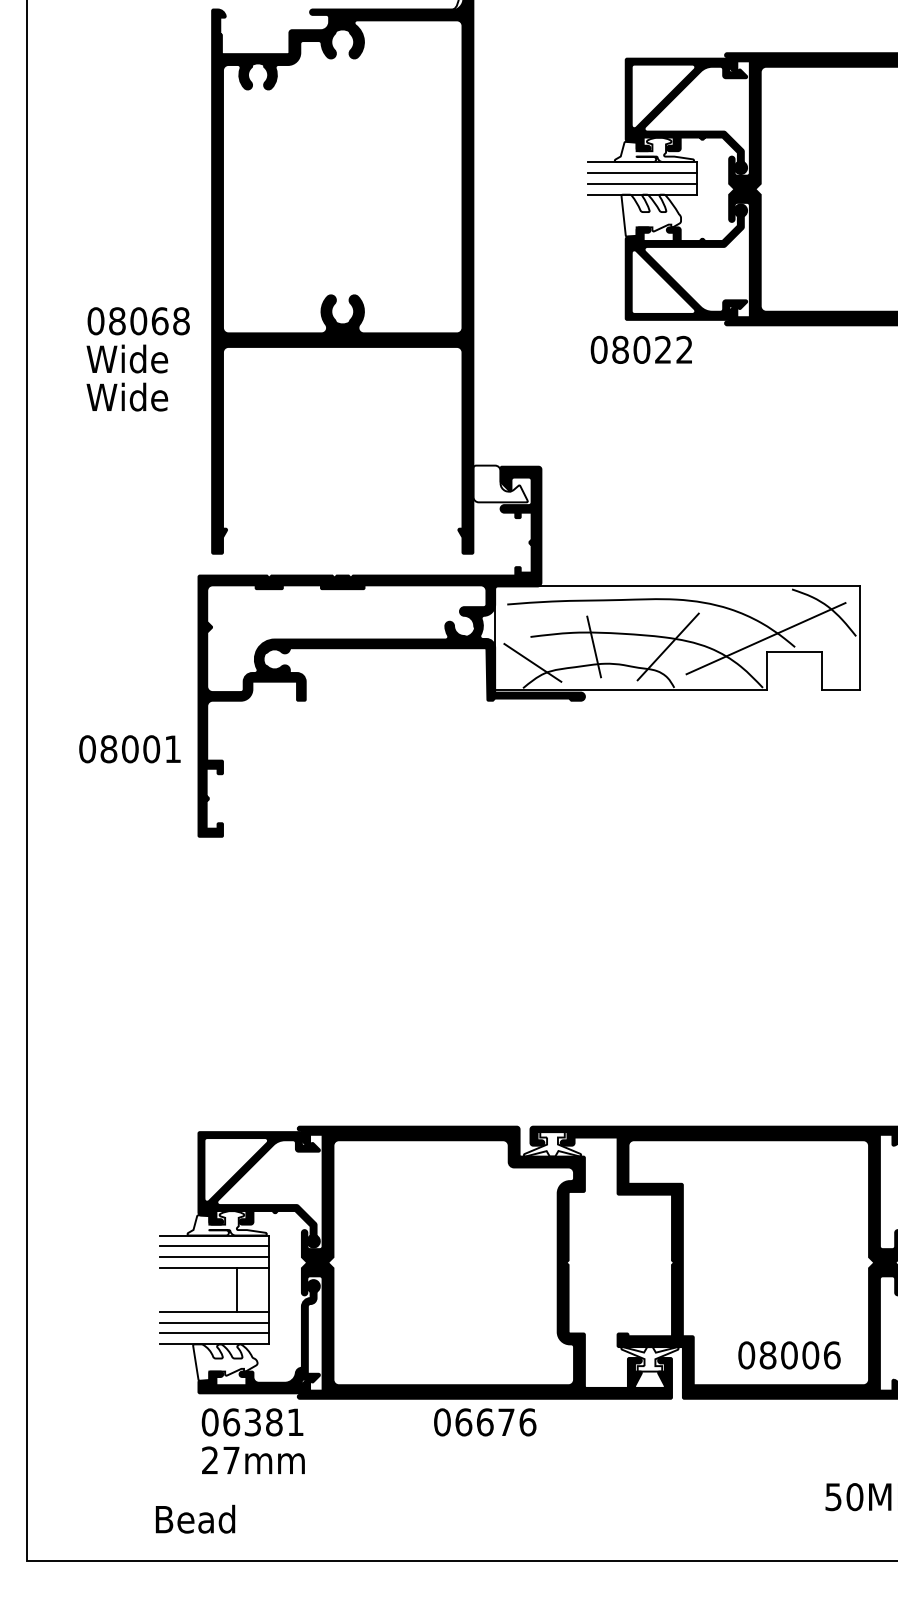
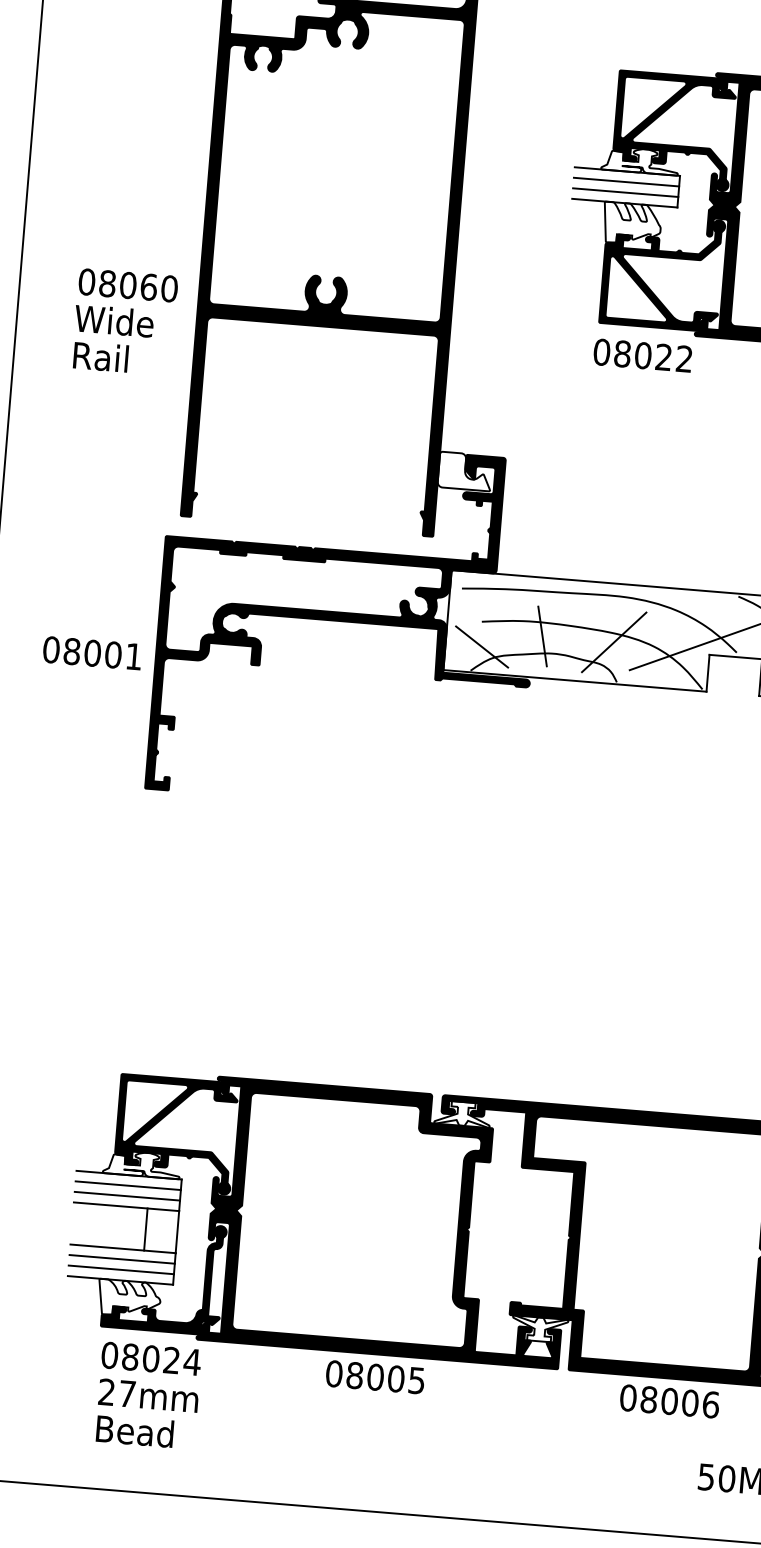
text: (181, 321) -> (169, 289), 08068 -> 08060
text: (640, 349) -> (641, 355), moved
text: (127, 396) -> (111, 357), Wide -> Rail
text: (129, 749) -> (91, 653), moved
text: (789, 1355) -> (669, 1401), moved
text: (263, 1422) -> (161, 1359), 06381 -> 08024
text: (495, 1422) -> (385, 1378), 06676 -> 08005
text: (195, 1518) -> (135, 1430), moved

